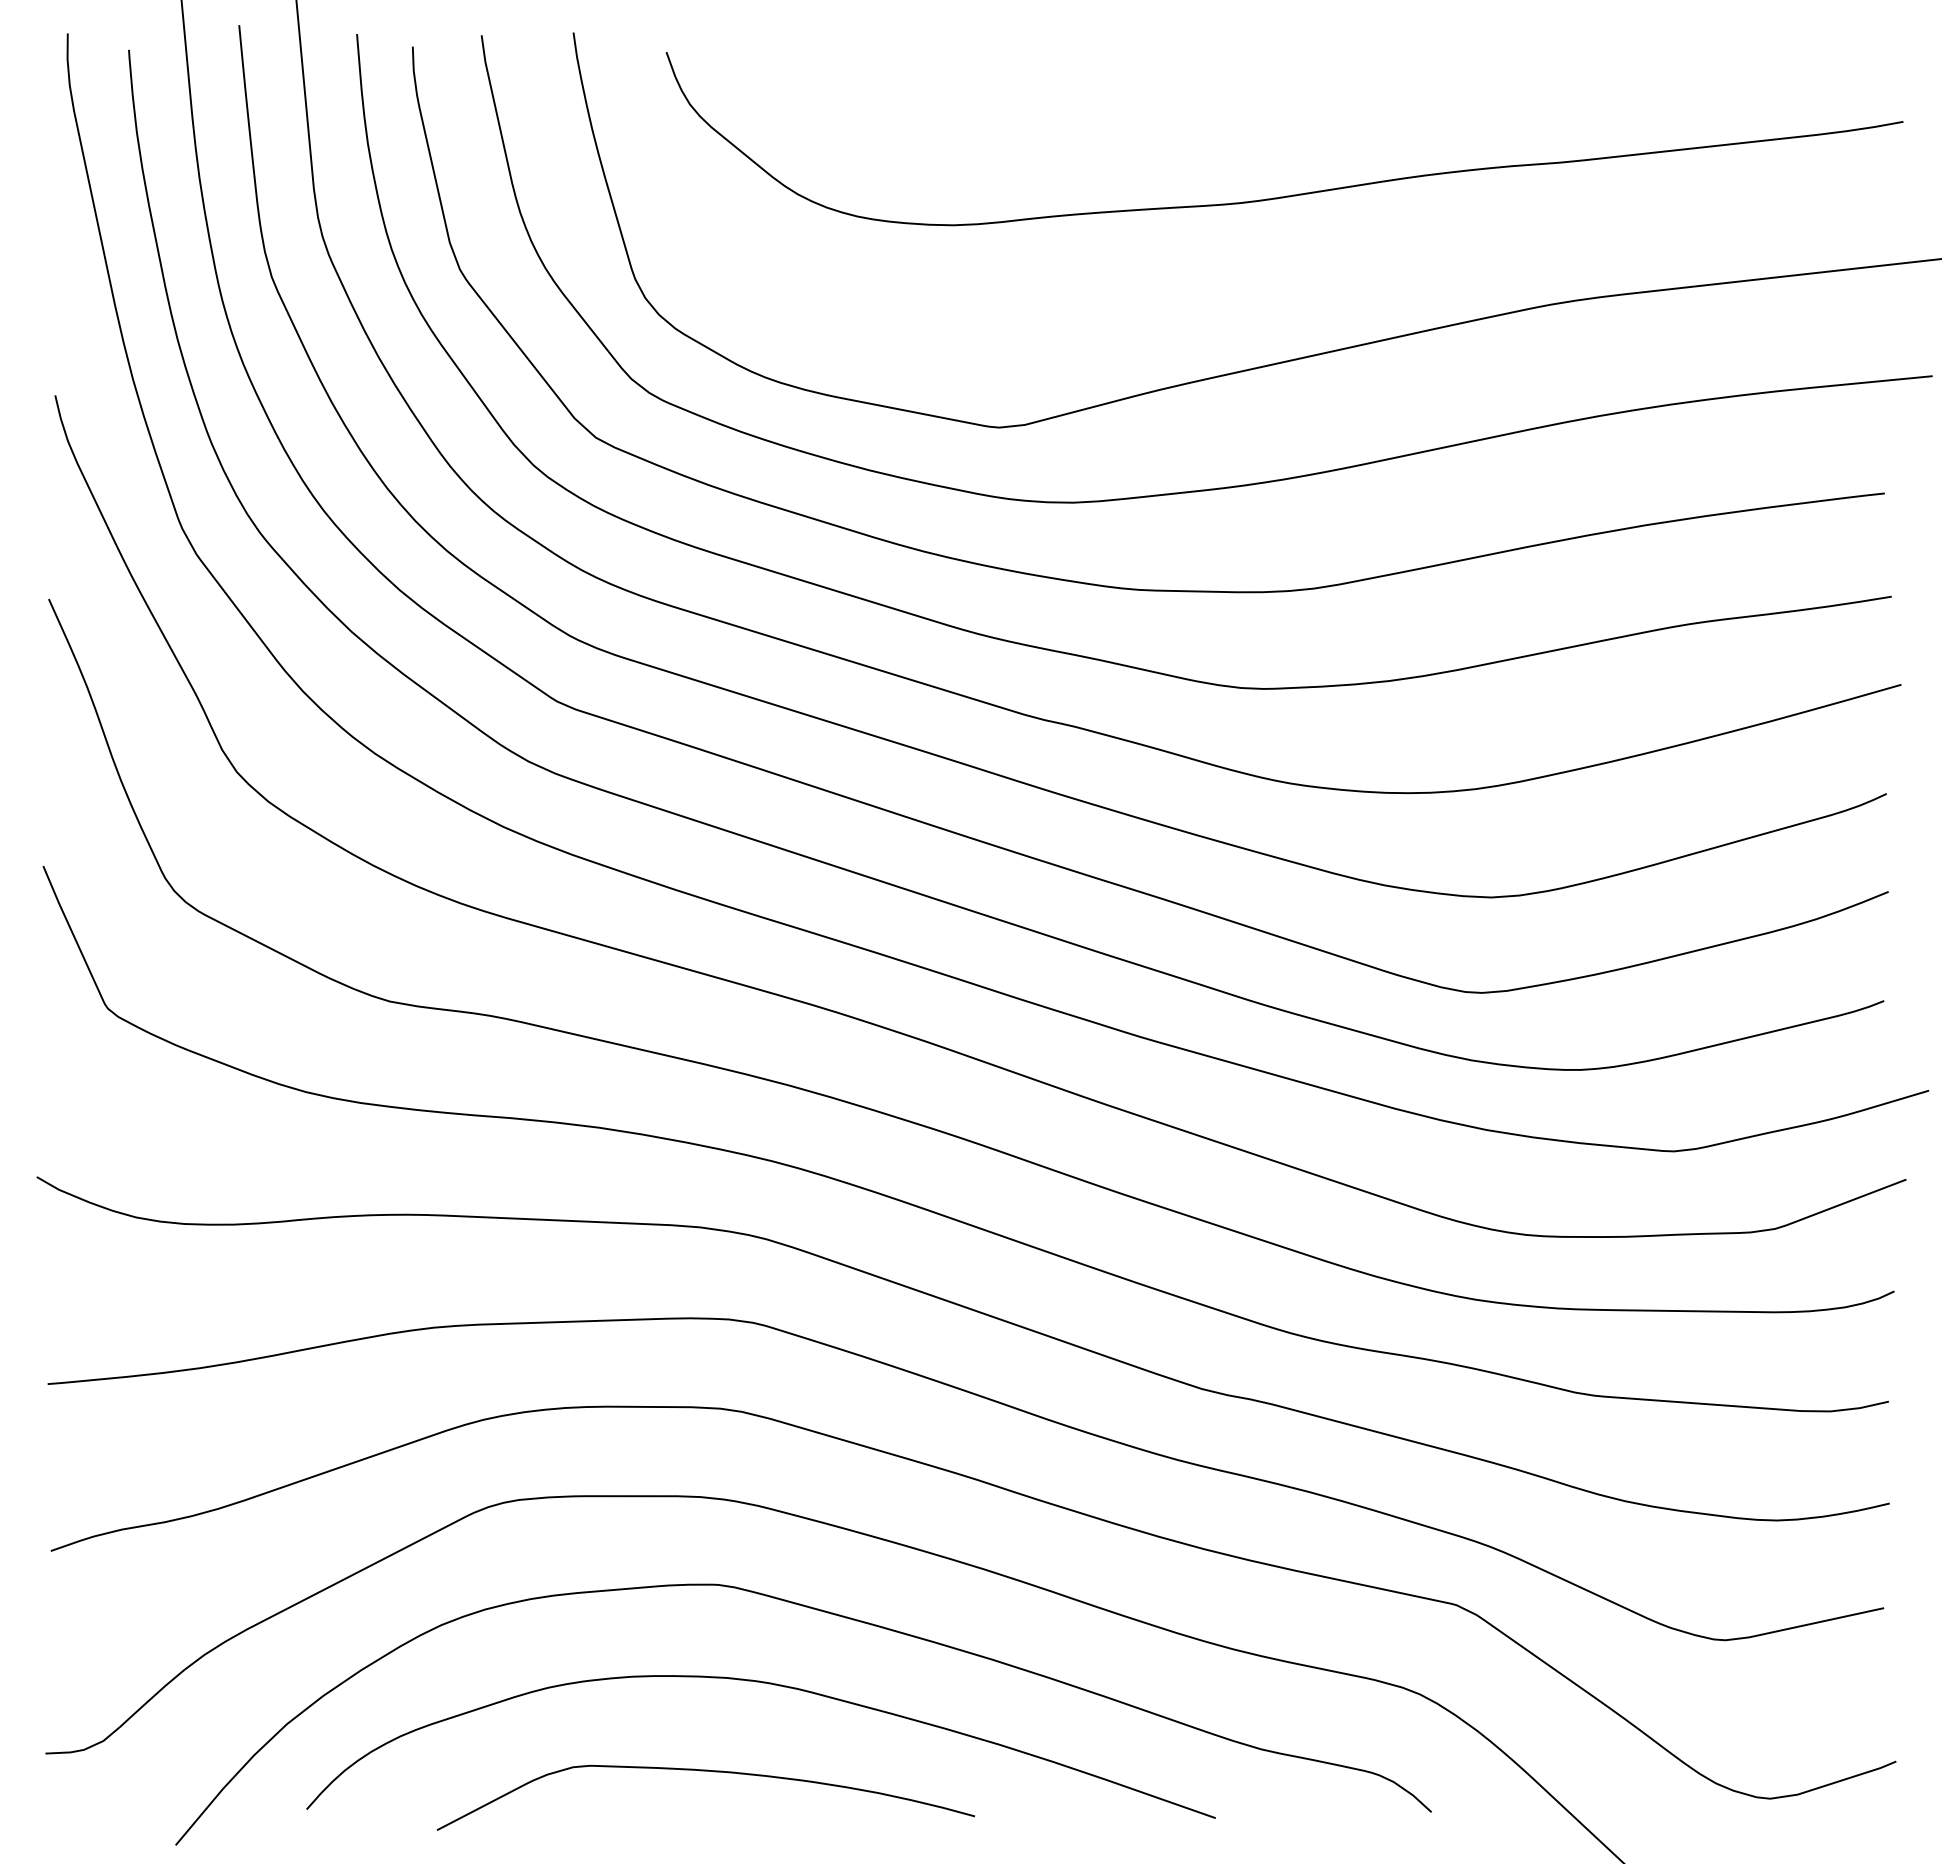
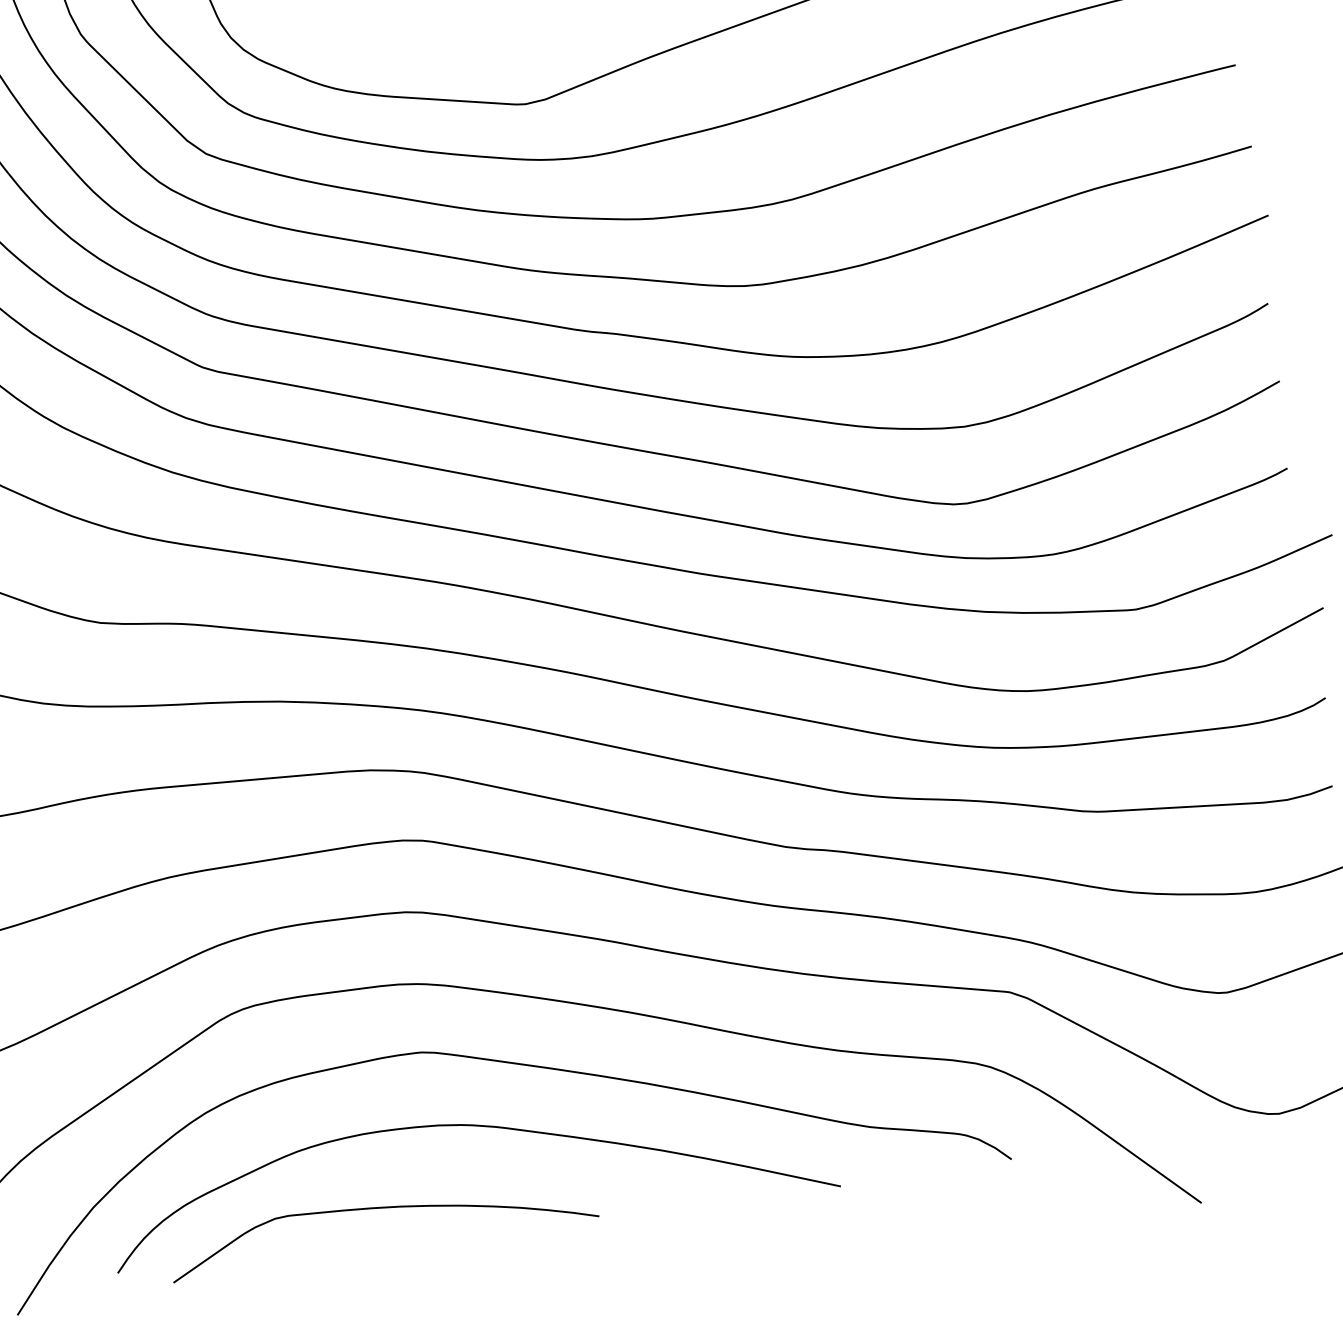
curve: (705, 1771) -> (380, 1208), moved

